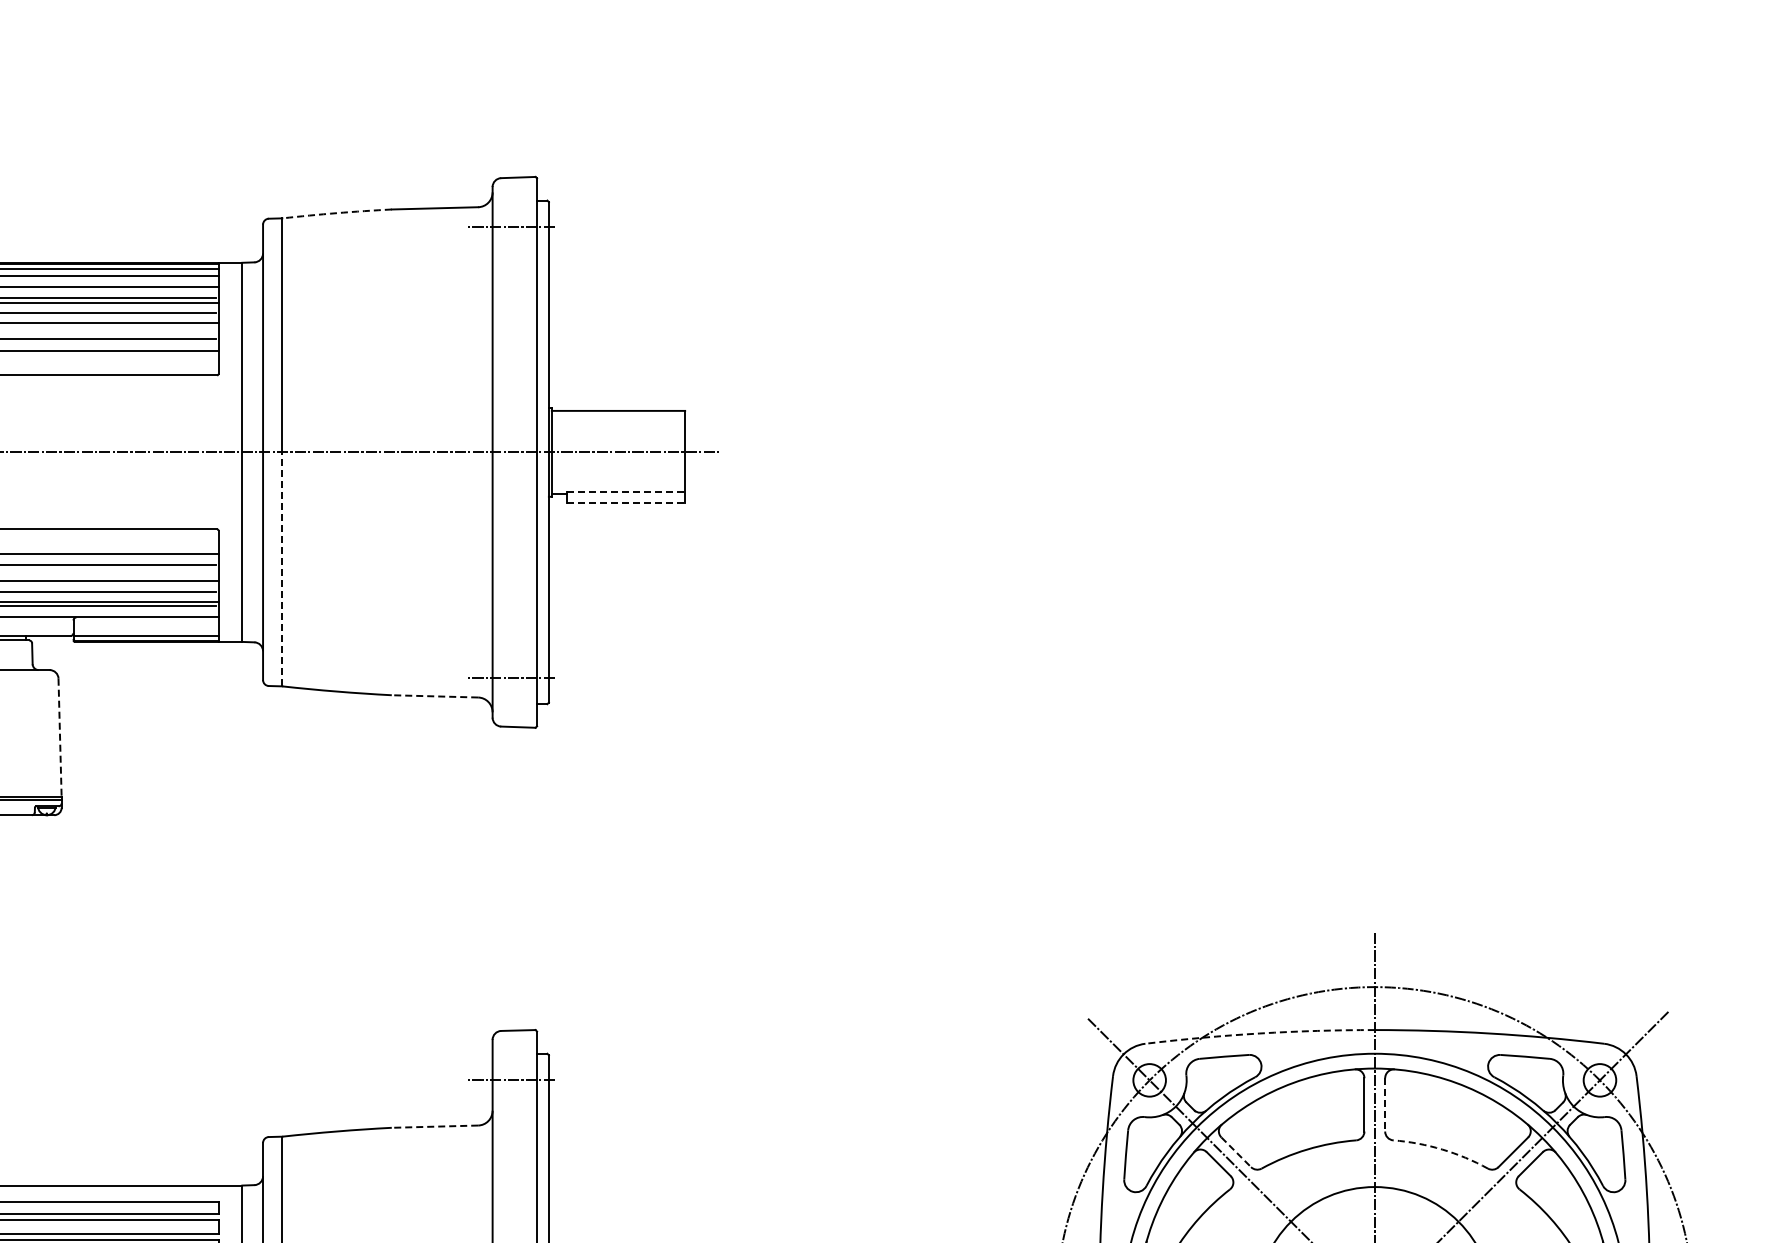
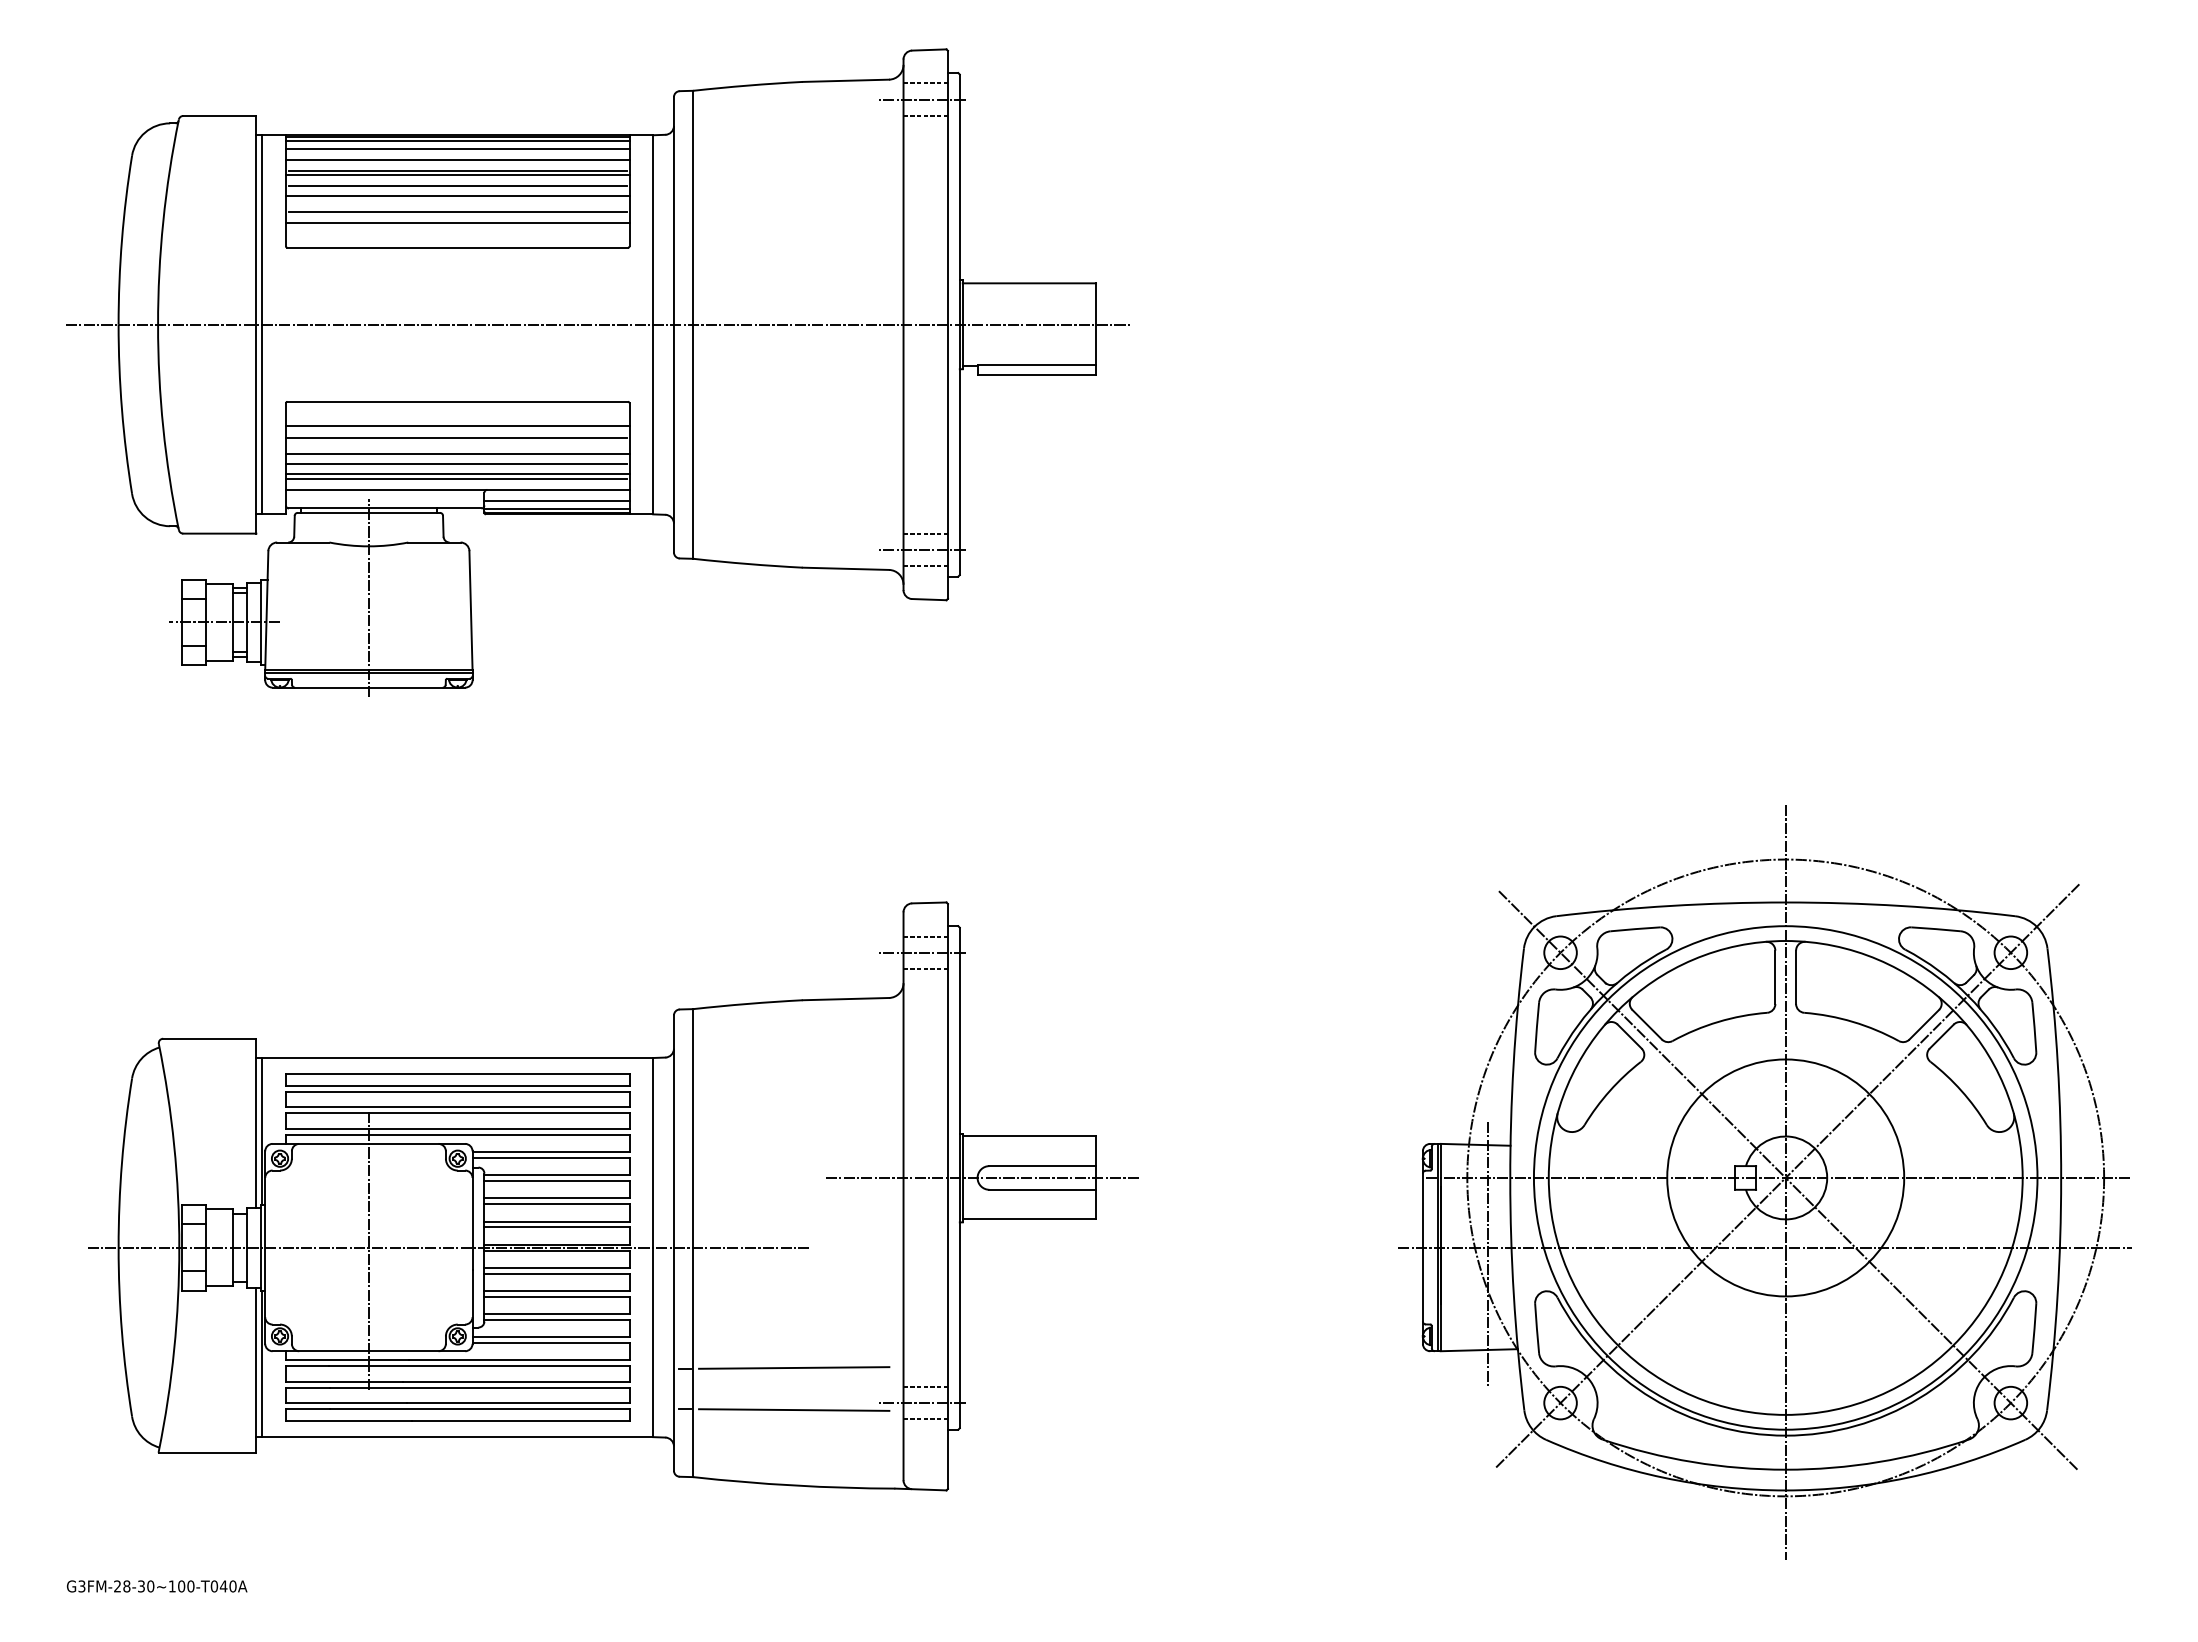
line: (514, 211) -> (925, 83), added
arc: (336, 213) -> (747, 85), dashed -> solid
line: (514, 243) -> (925, 115), added
line: (626, 492) -> (1037, 364), dashed -> solid
line: (626, 503) -> (1037, 375), dashed -> solid
line: (282, 569) -> (693, 441), dashed -> solid
line: (145, 629) -> (556, 501), added
line: (514, 661) -> (925, 533), added
line: (514, 694) -> (925, 566), added
line: (434, 696) -> (845, 568), dashed -> solid
line: (60, 739) -> (471, 611), dashed -> solid
arc: (1259, 1033) -> (1670, 905), dashed -> solid
line: (514, 1064) -> (925, 936), added
line: (514, 1097) -> (925, 969), added
line: (1385, 1105) -> (1796, 977), dashed -> solid
line: (434, 1127) -> (845, 999), dashed -> solid
arc: (1442, 1149) -> (1853, 1021), dashed -> solid
line: (1236, 1152) -> (1647, 1024), dashed -> solid

